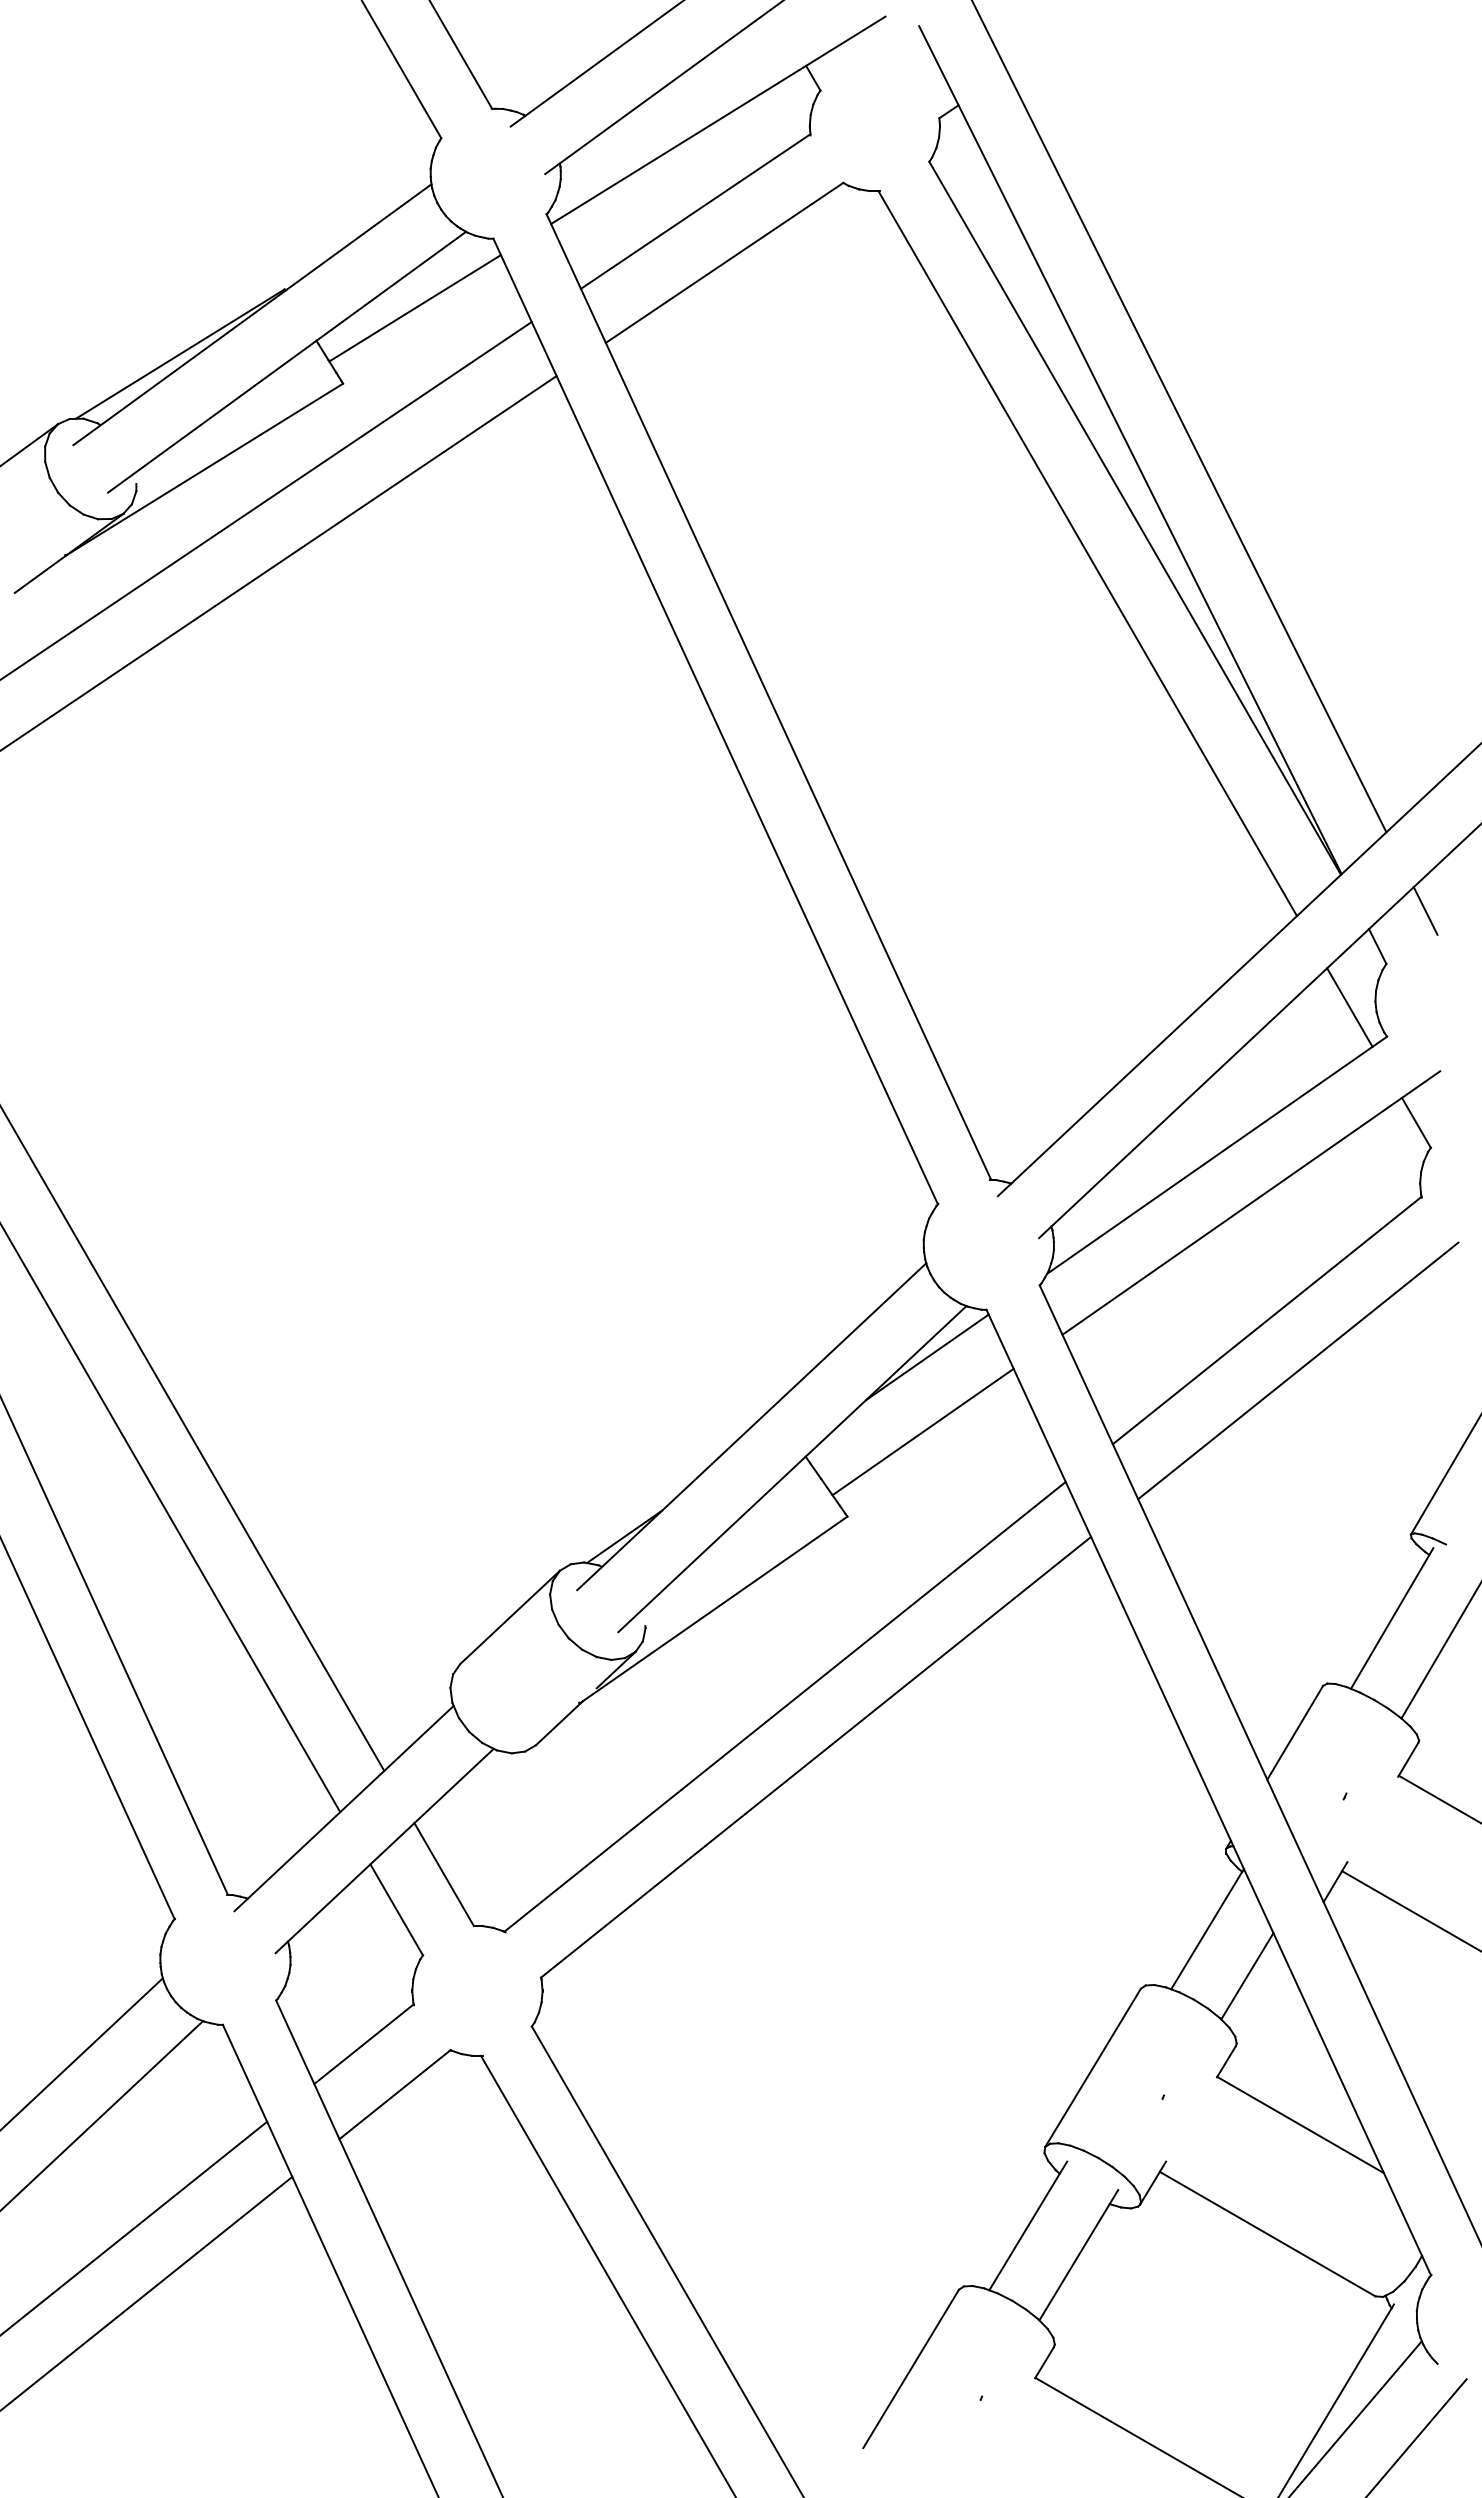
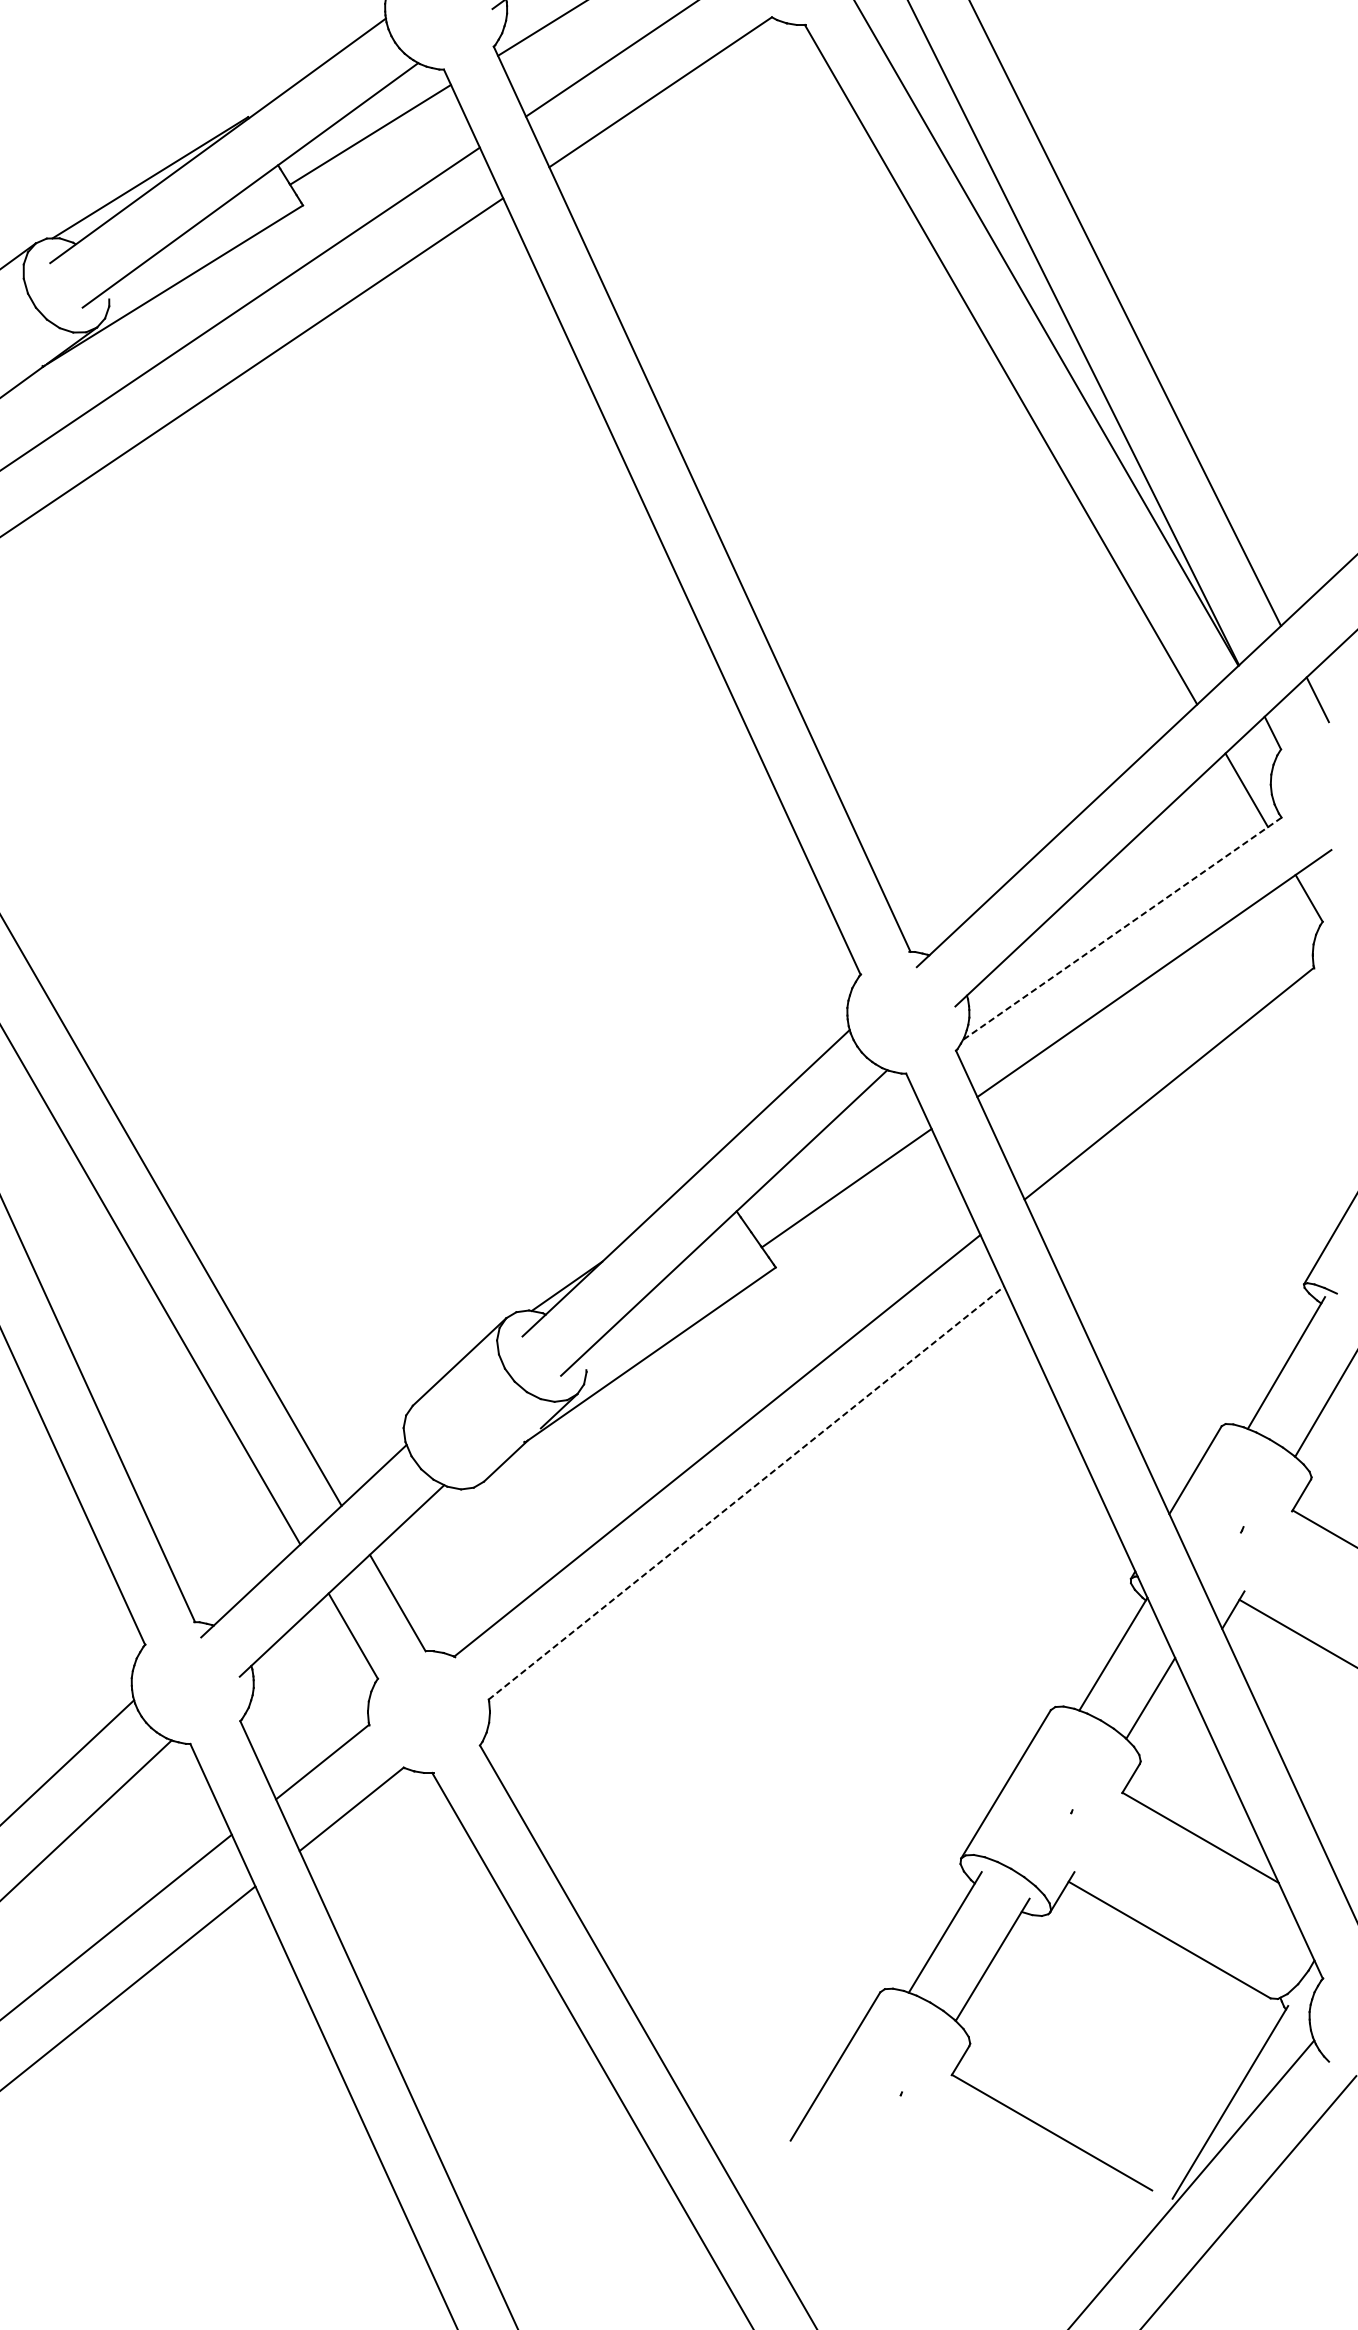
line: (1216, 1155) -> (1121, 928), solid -> dashed
line: (926, 1357) -> (849, 1118), removed
line: (1298, 1370) -> (1198, 1130), removed
line: (816, 1757) -> (746, 1493), solid -> dashed

